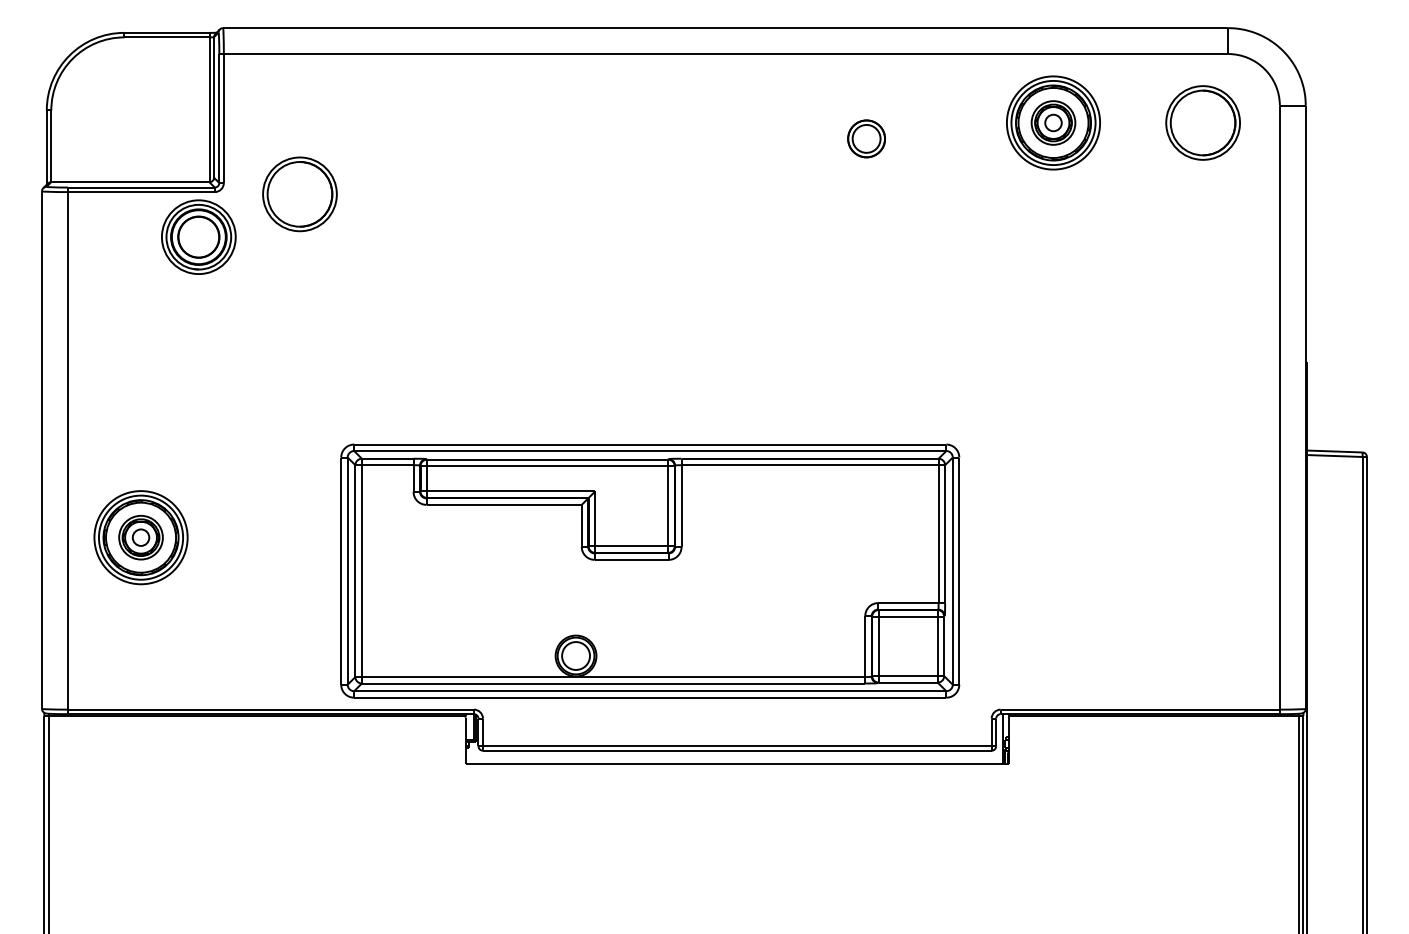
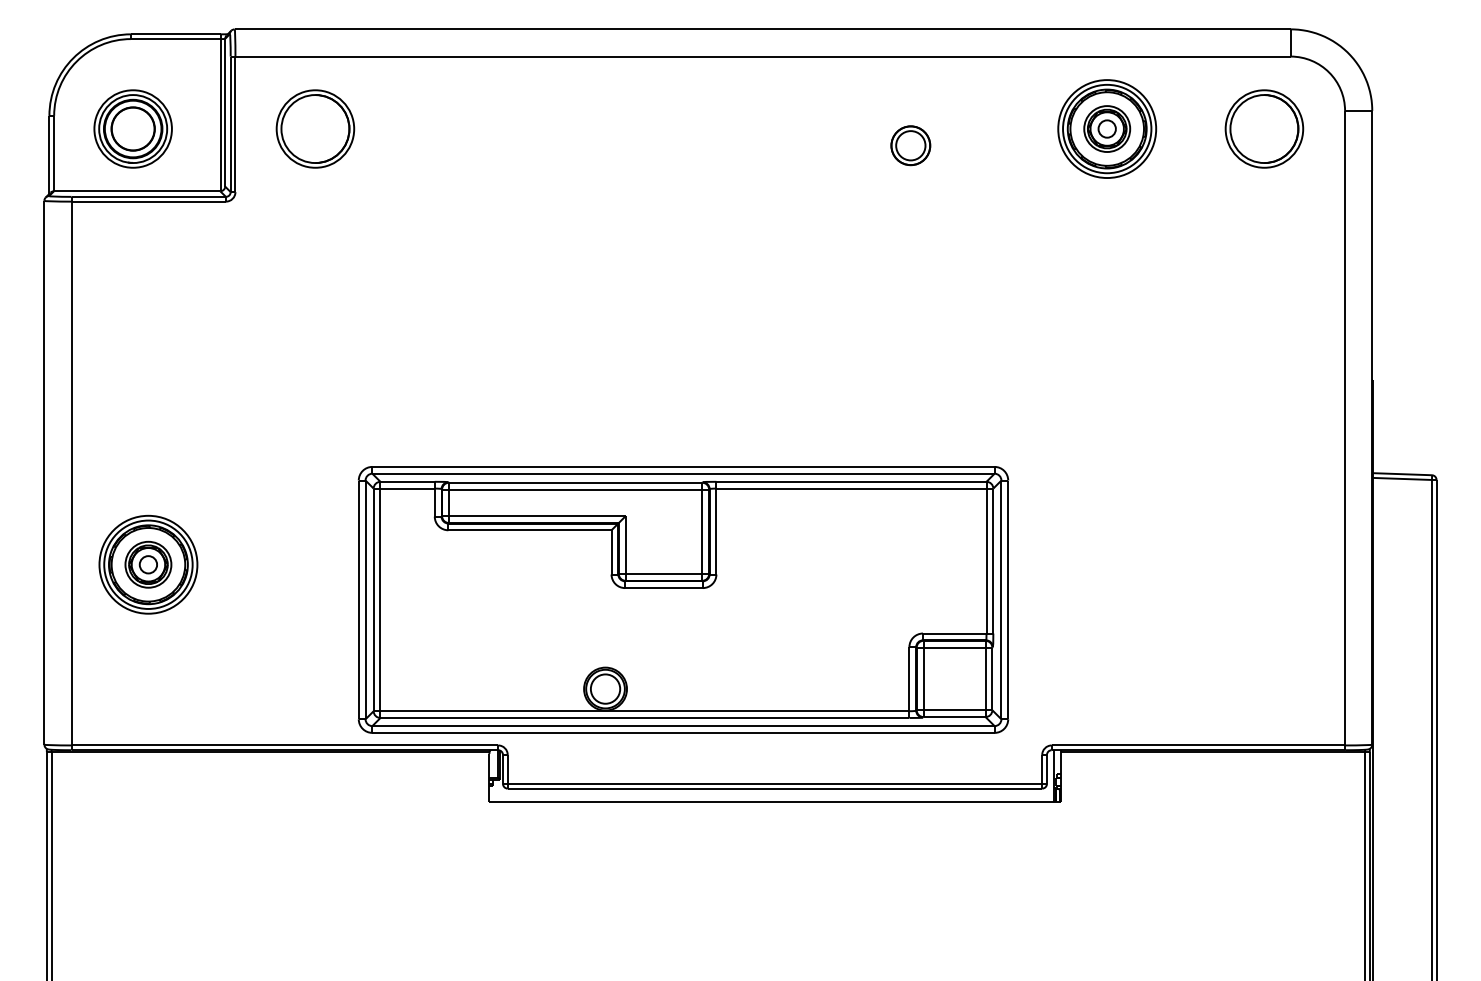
part: (300, 193) -> (315, 128), moved
part: (198, 236) -> (132, 128), moved

